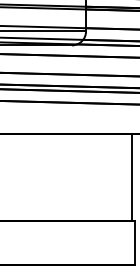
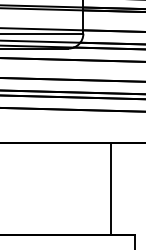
line: (132, 176) -> (111, 188), moved

